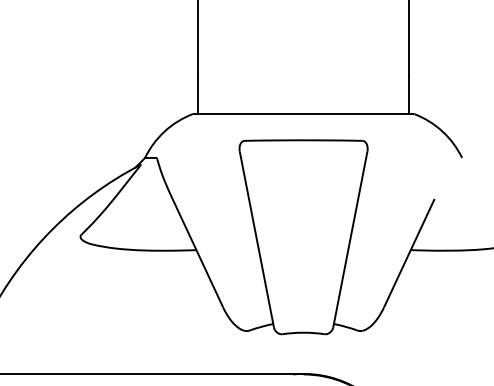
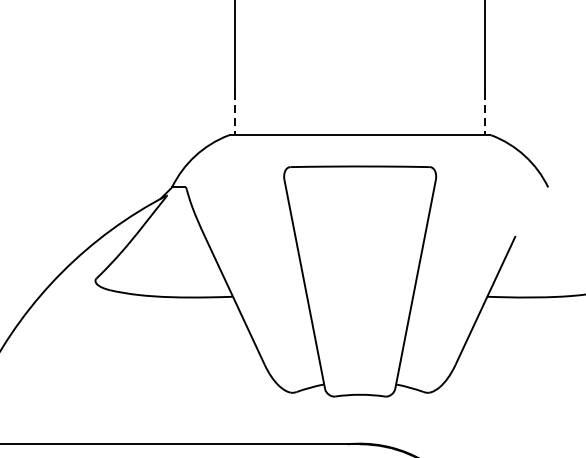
line: (198, 96) -> (235, 114), solid -> dashed
line: (409, 96) -> (485, 114), solid -> dashed

